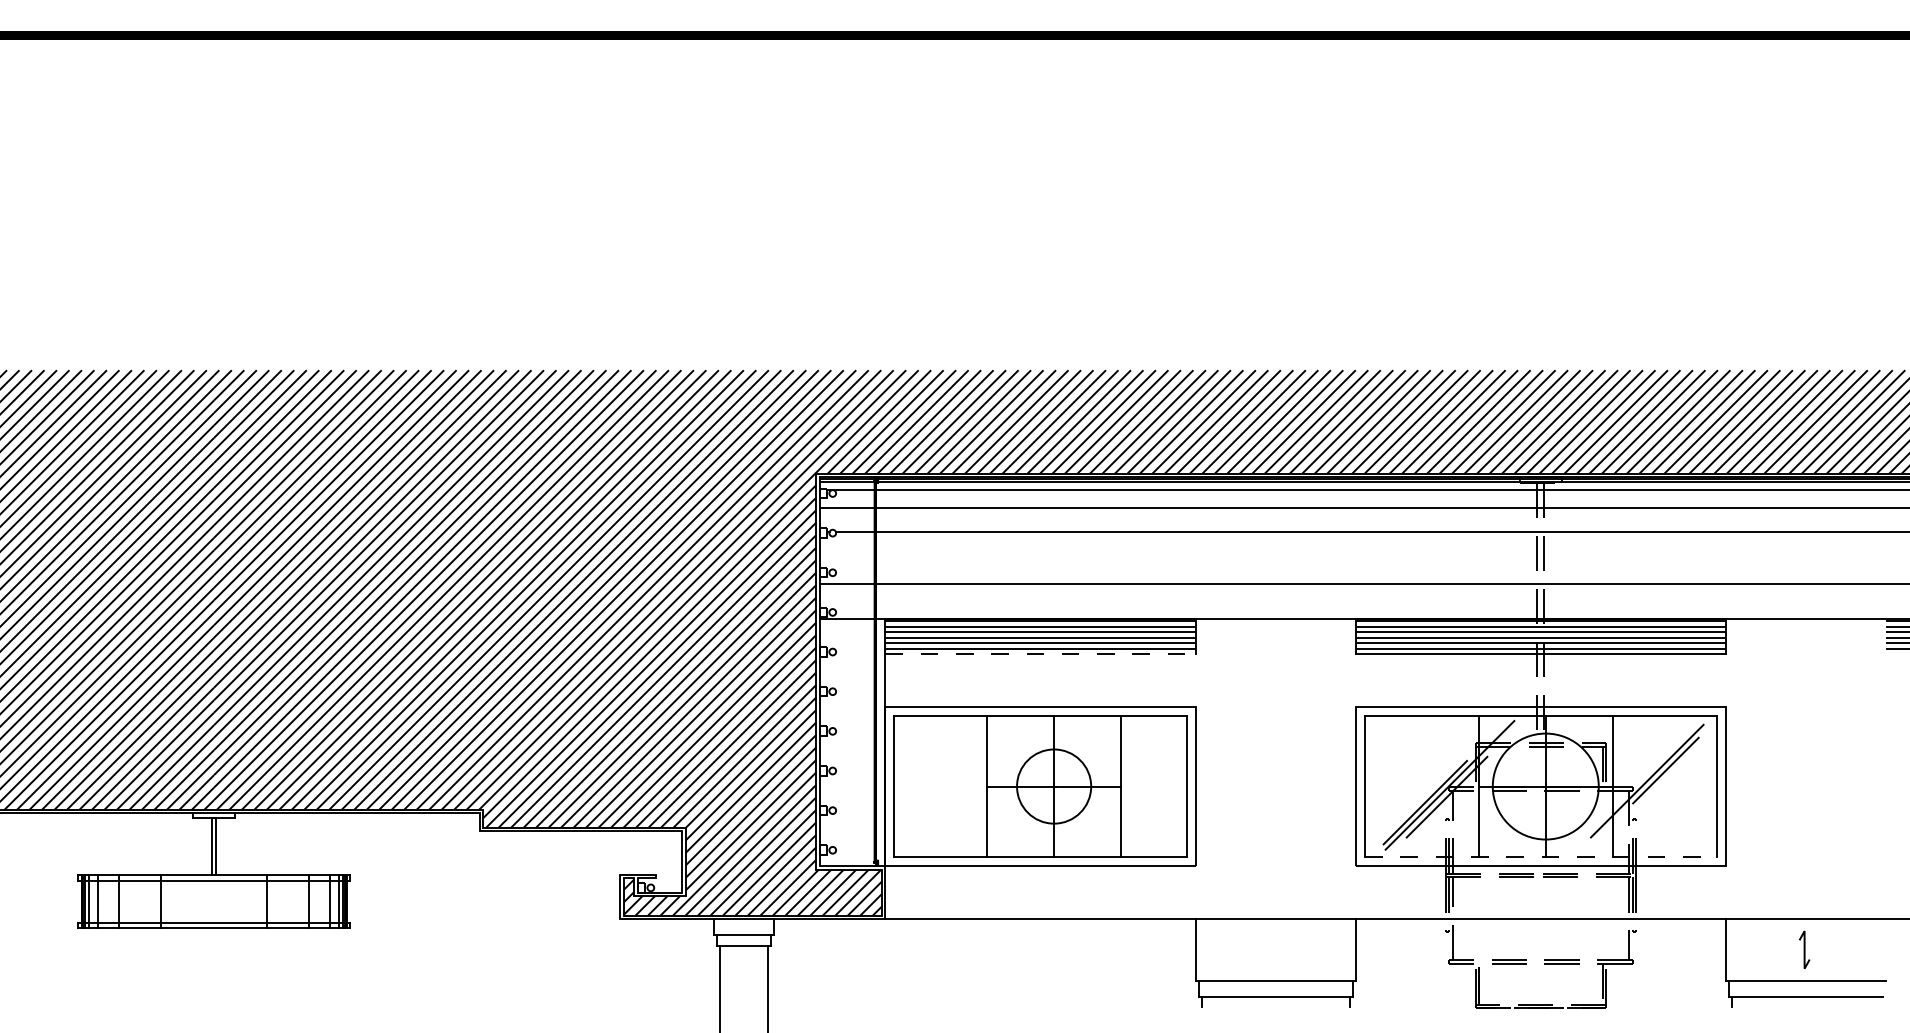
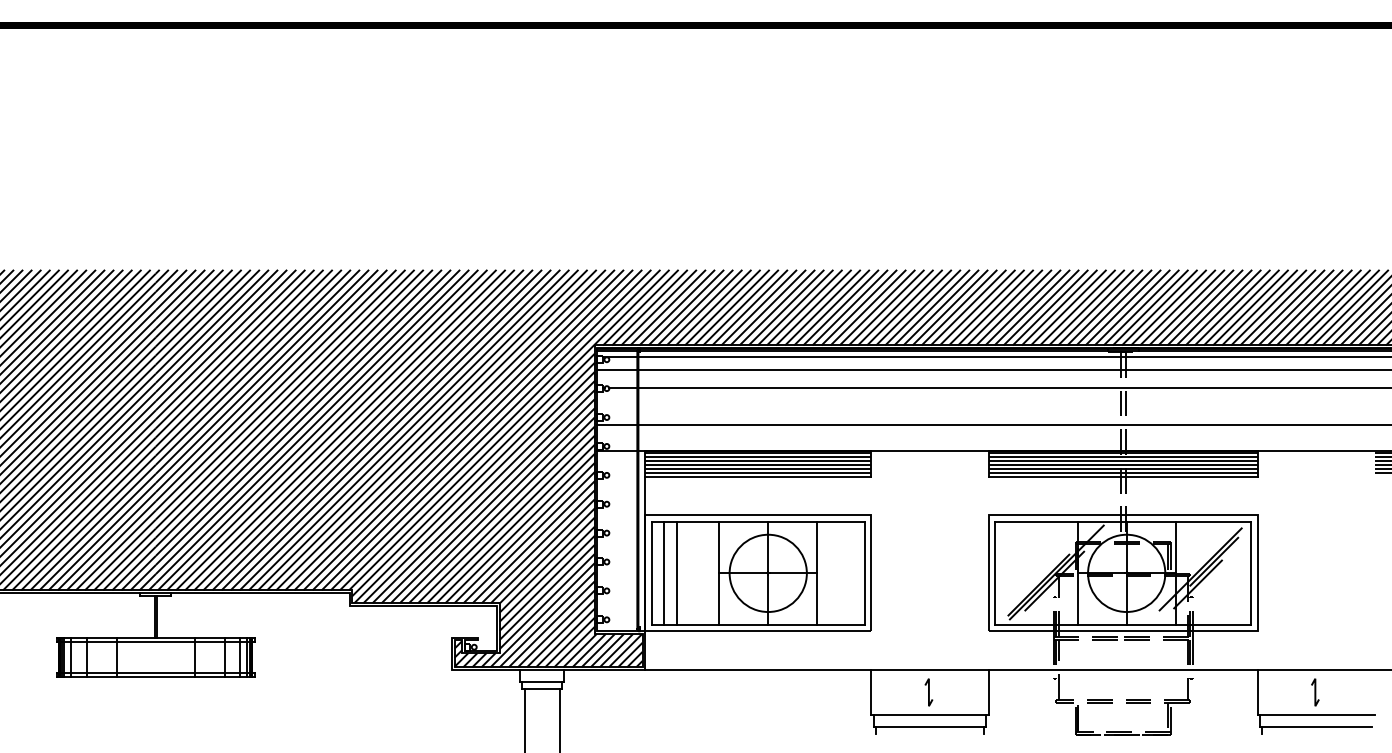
line: (1040, 654) -> (758, 477), dashed -> solid
line: (911, 786) -> (664, 573), added
line: (929, 786) -> (677, 573), added
circle: (1054, 786) -> (768, 573), size x1.43
line: (1643, 801) -> (1197, 584), added
line: (1540, 857) -> (1122, 625), dashed -> solid
line: (1274, 949) -> (928, 692), added

